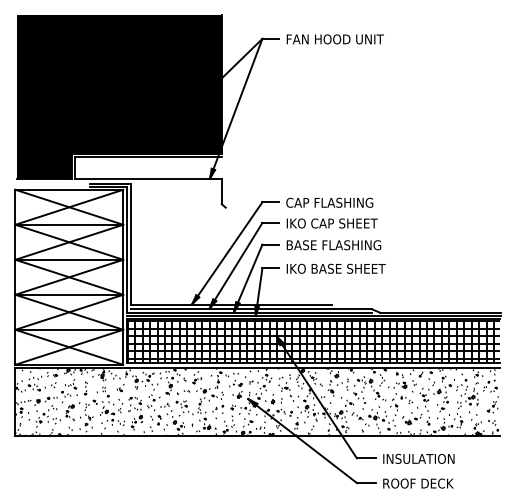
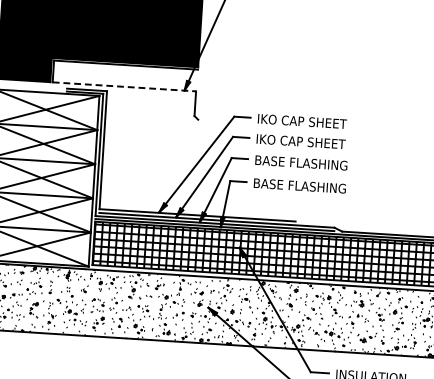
line: (148, 178) -> (124, 86), solid -> dashed
text: (331, 202) -> (301, 121), CAP FLASHING -> IKO CAP SHEET
text: (336, 268) -> (302, 185), IKO BASE SHEET -> BASE FLASHING

